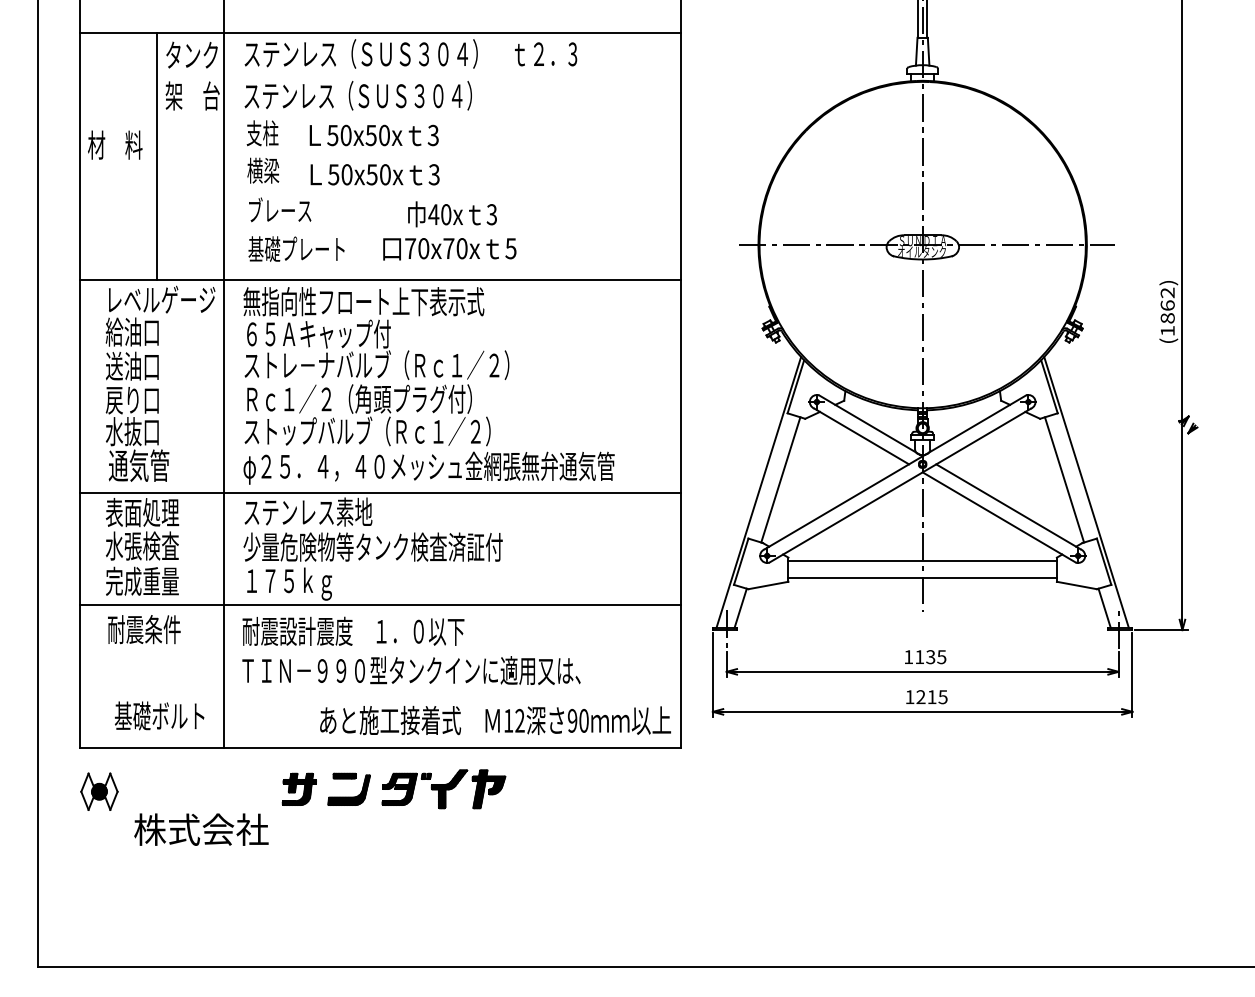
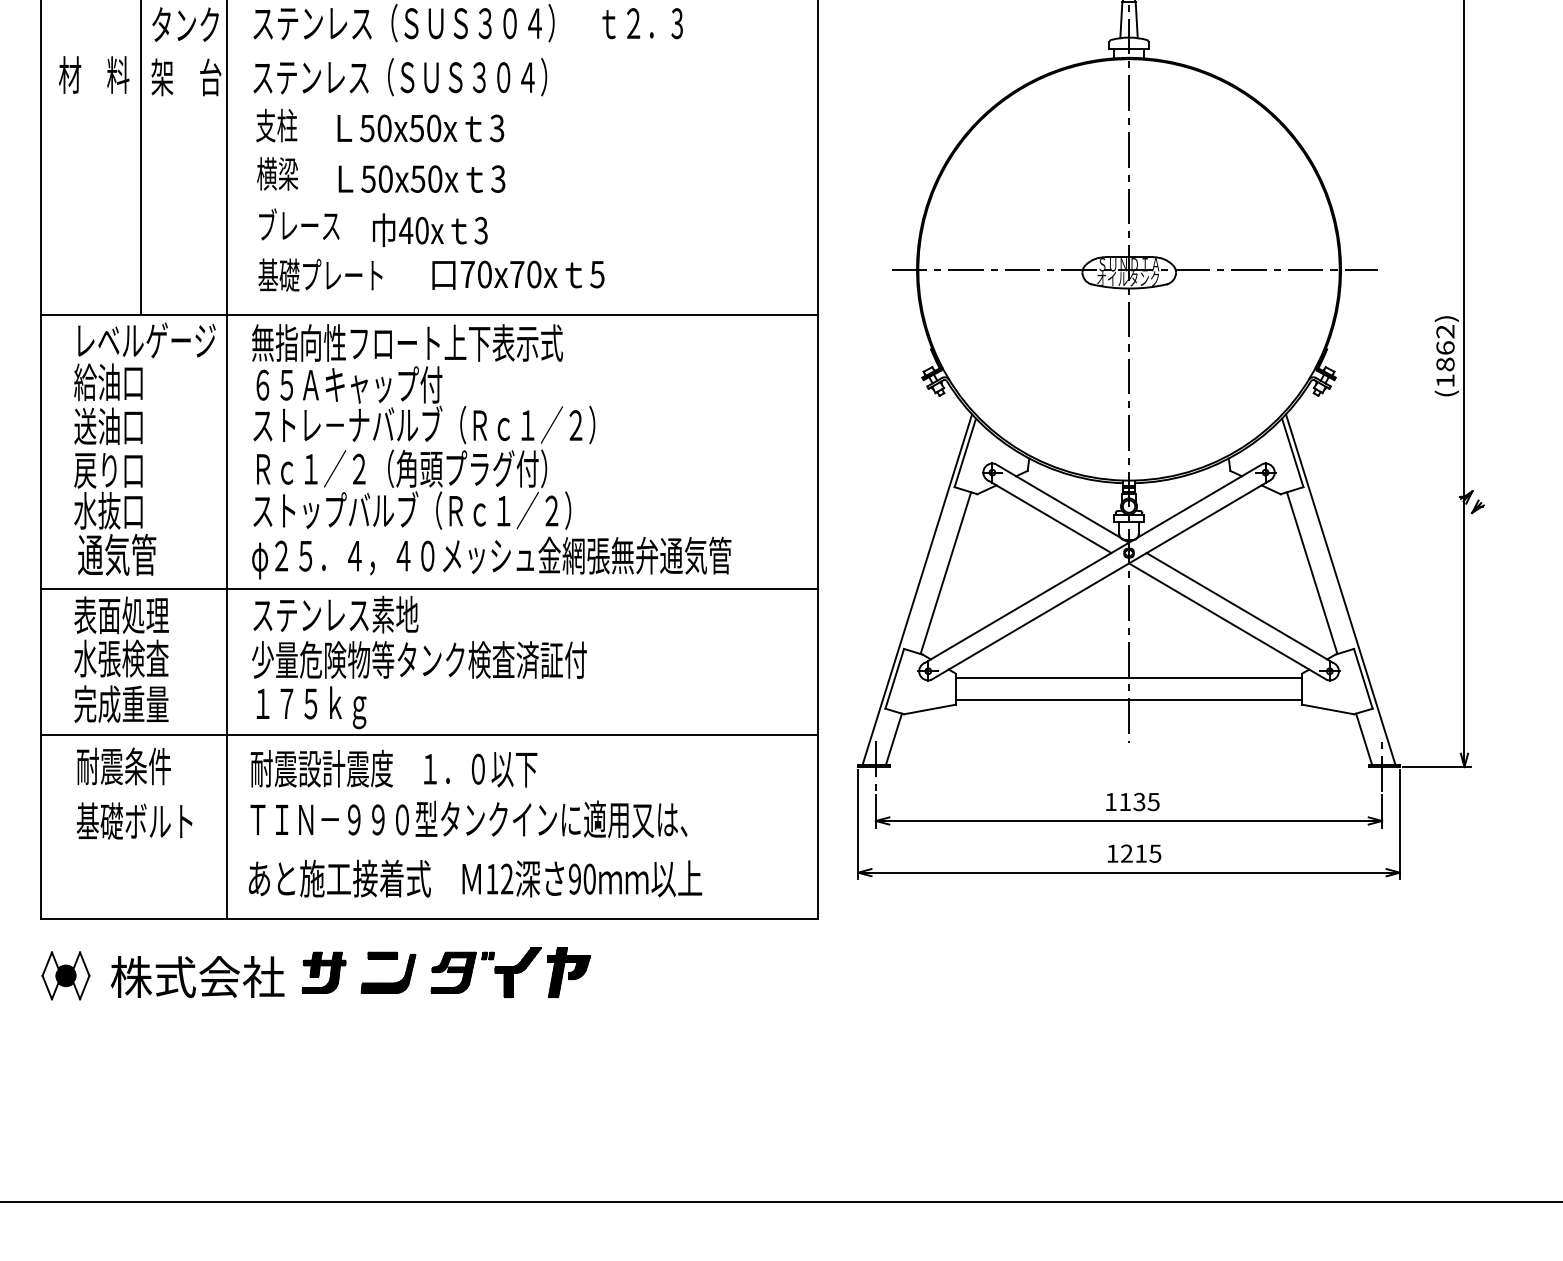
text: (115, 144) -> (94, 74), moved
text: (452, 214) -> (430, 230), moved
text: (159, 715) -> (134, 820), moved
text: (495, 720) -> (475, 878), moved
text: (201, 829) -> (197, 976), moved

